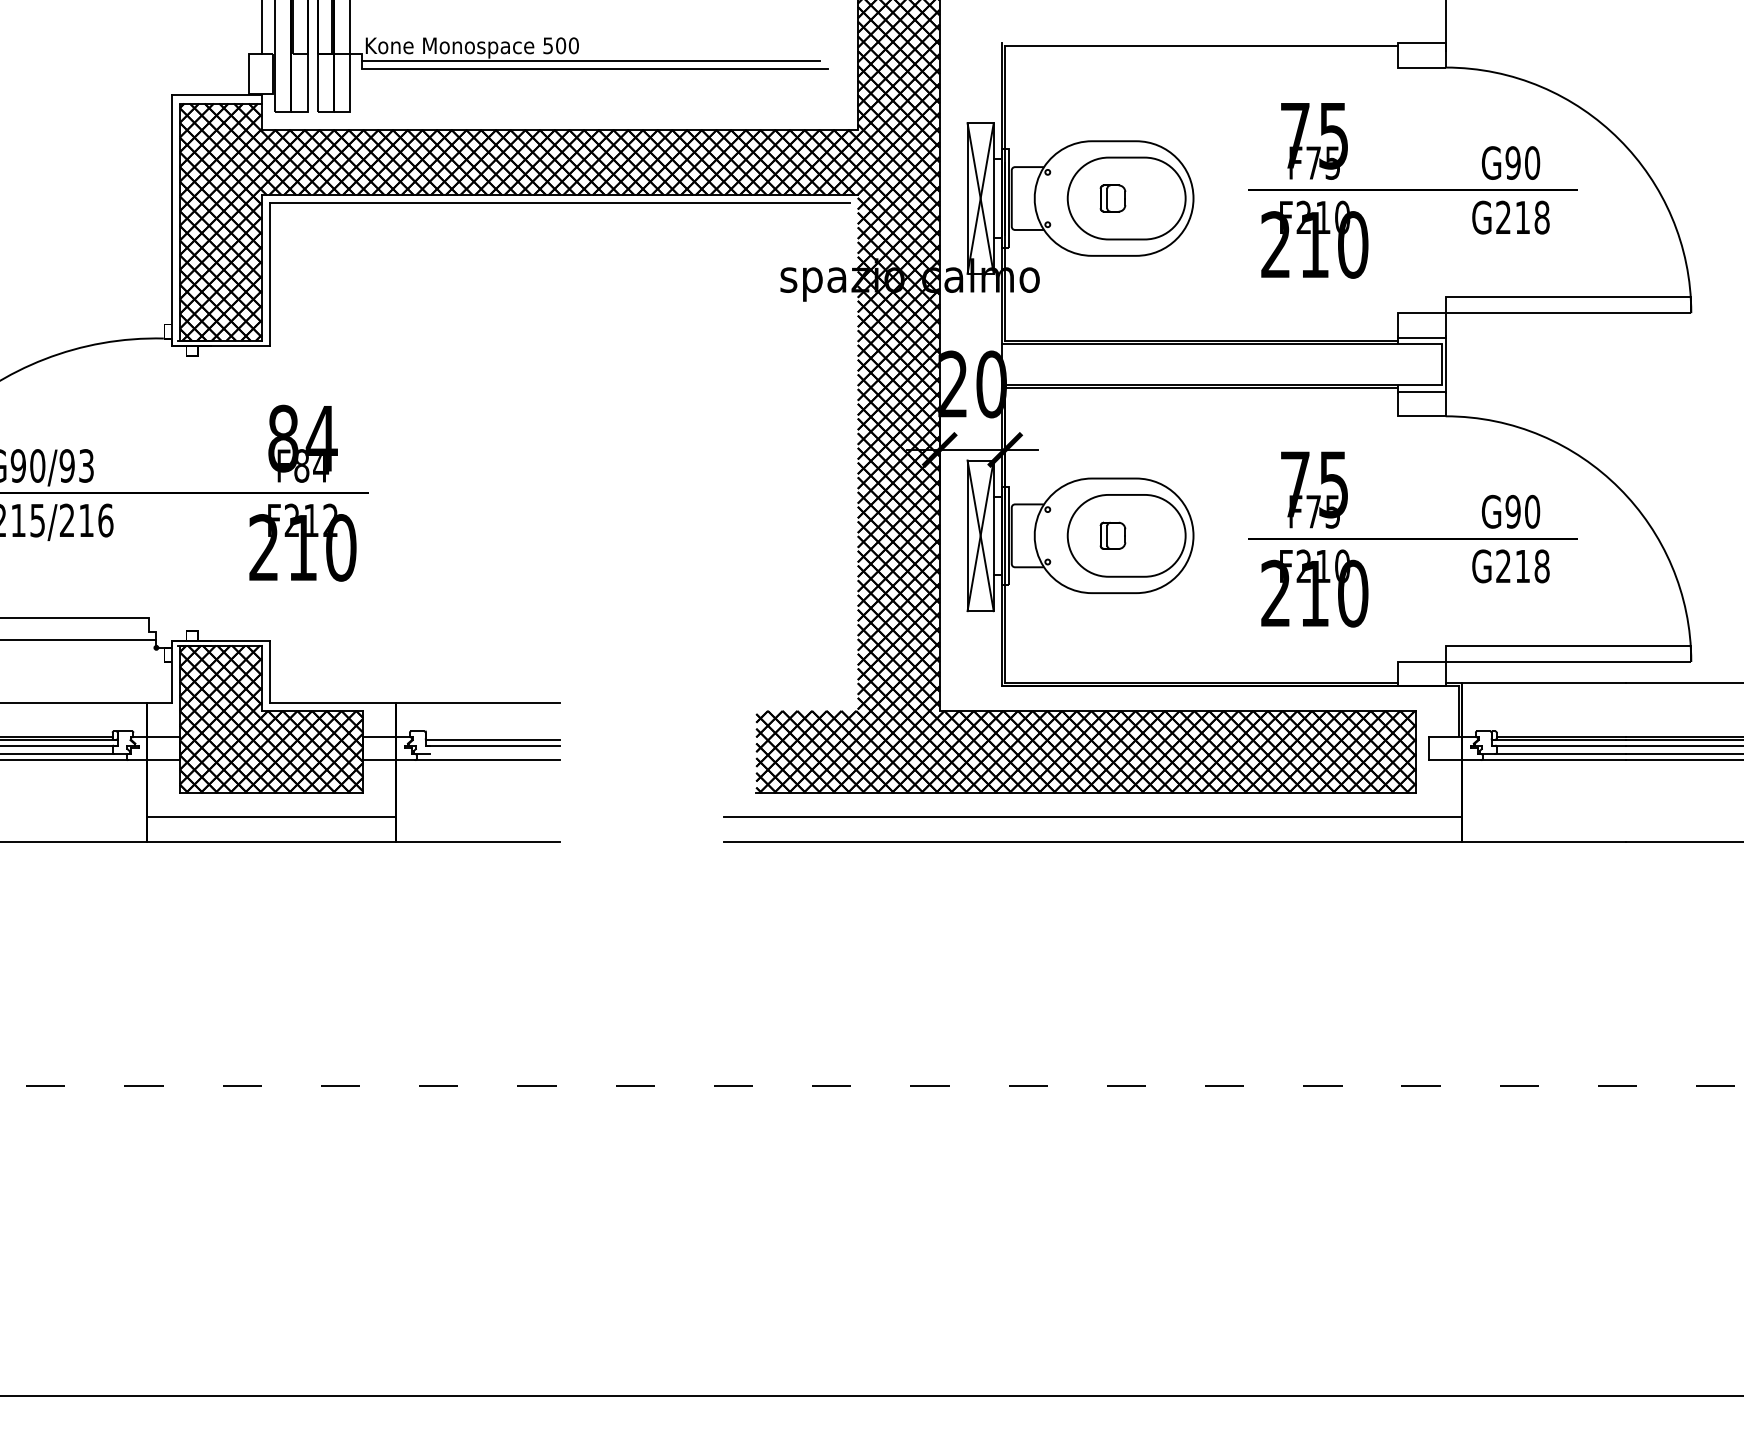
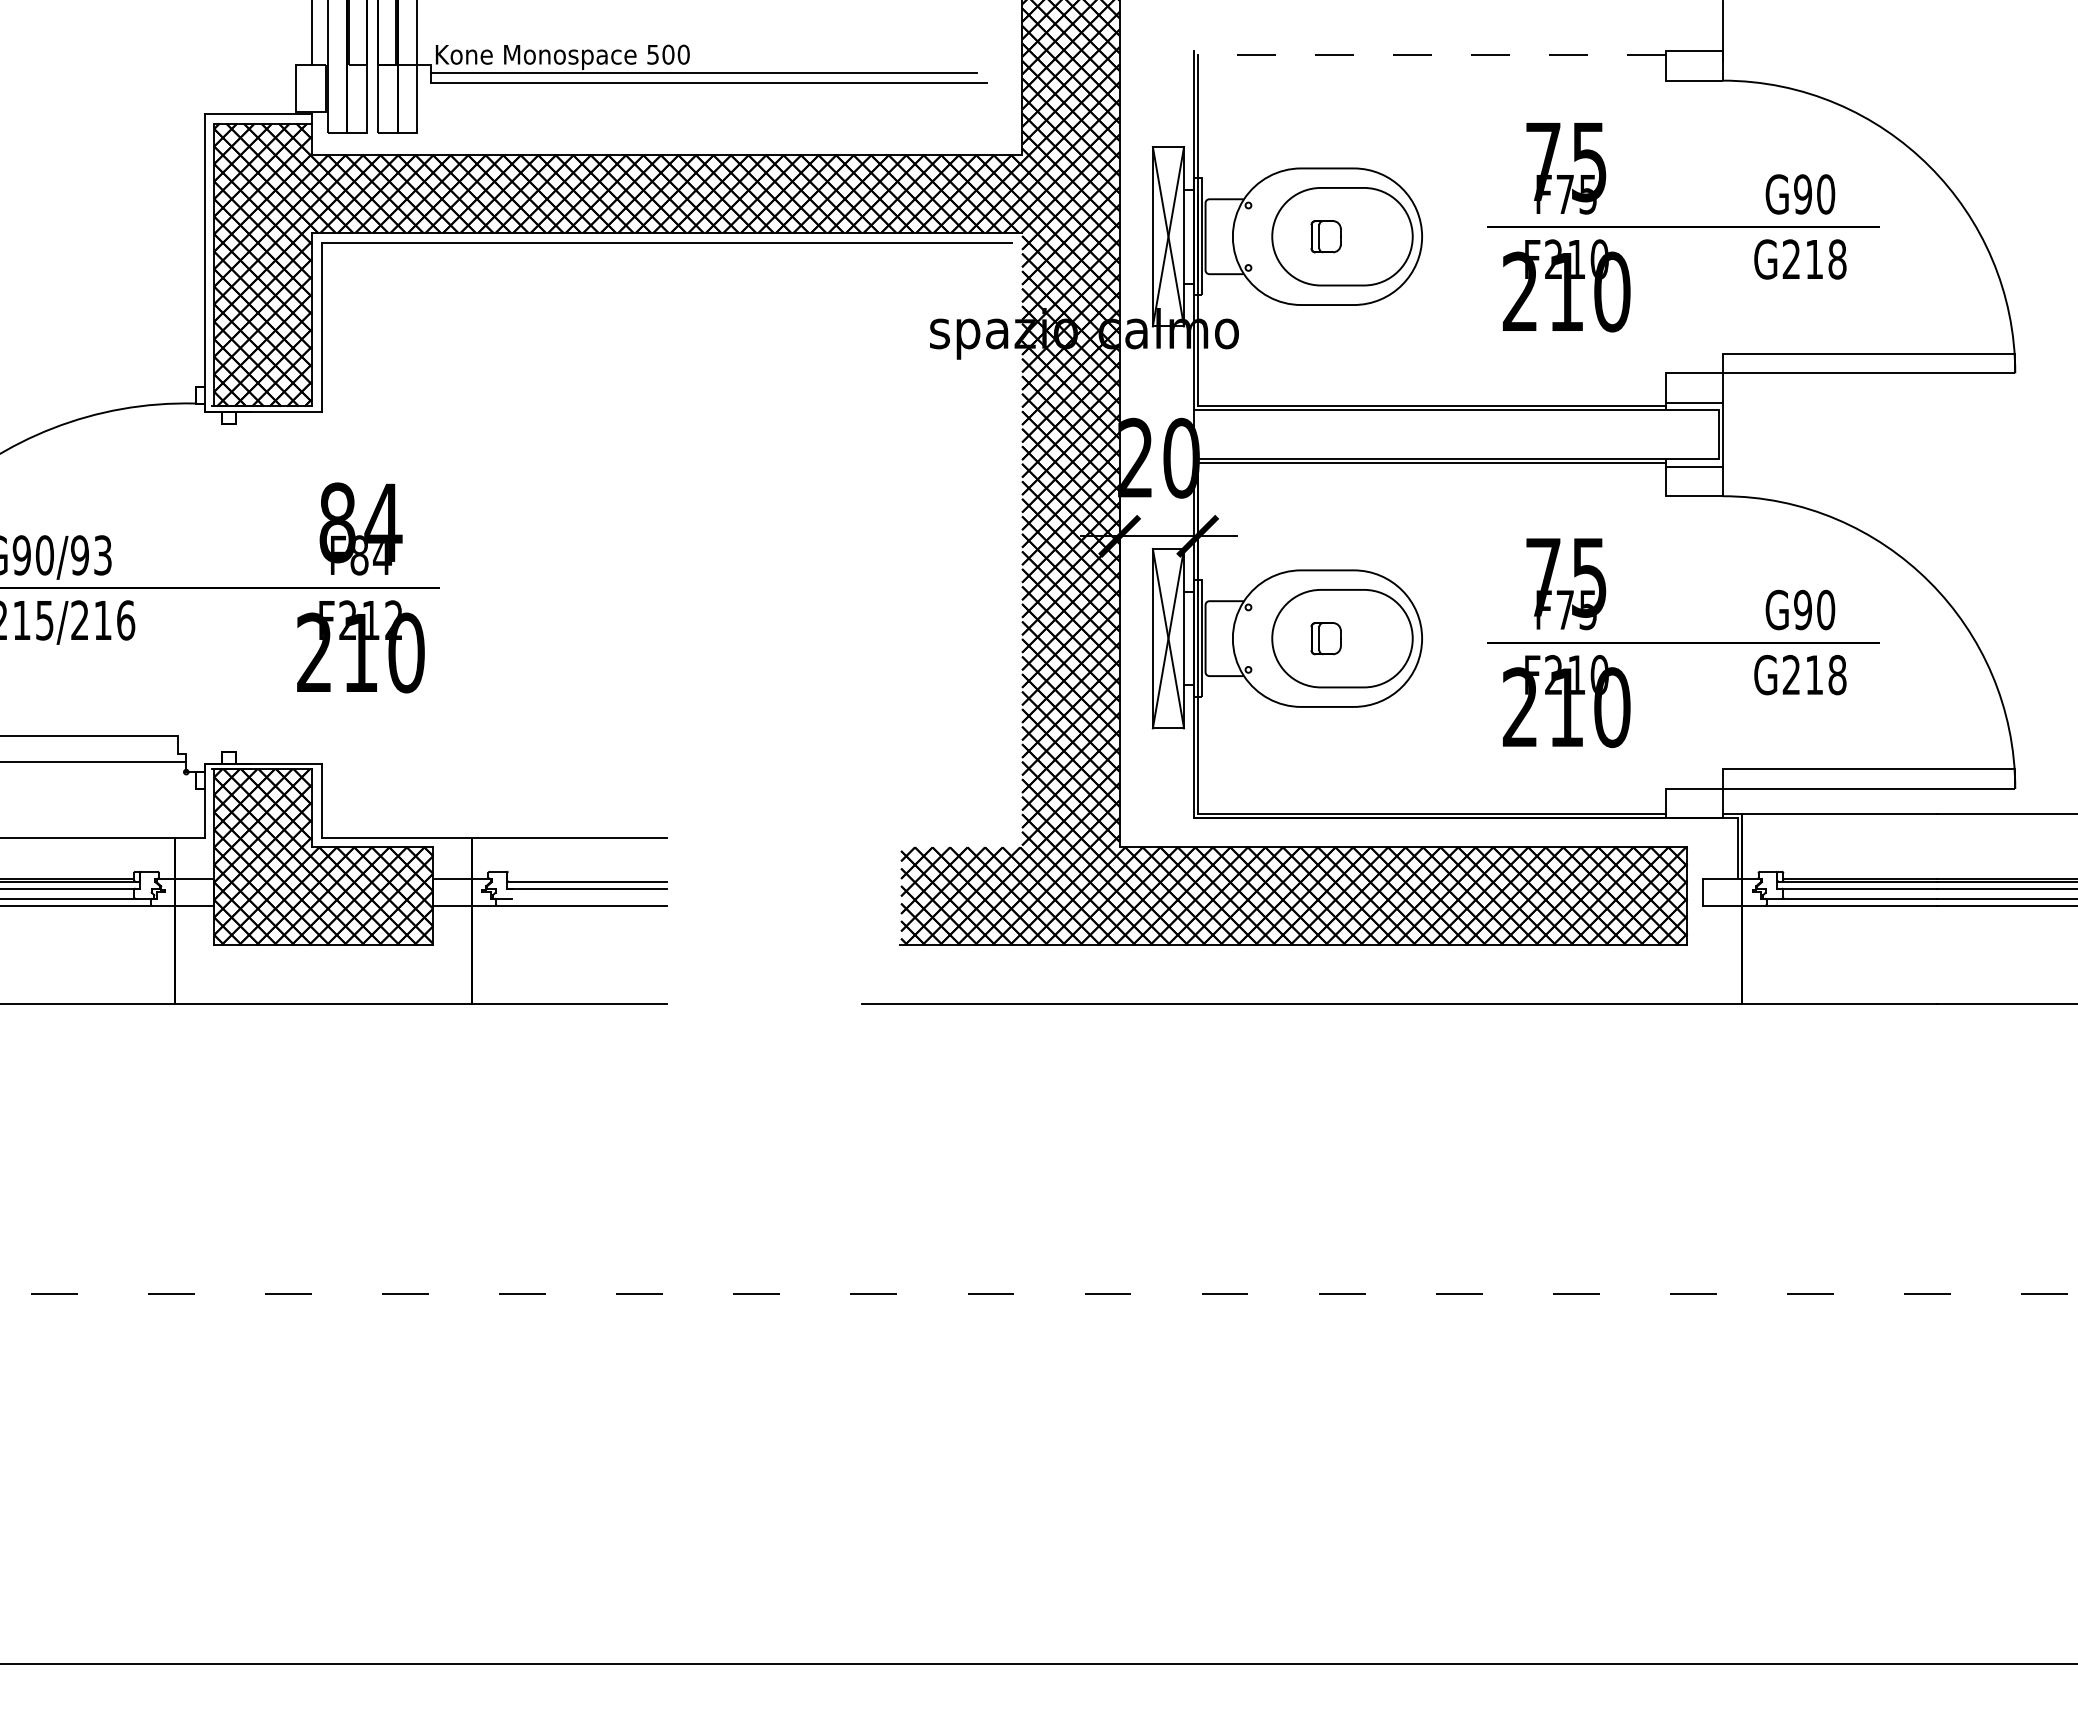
line: (1201, 46) -> (1431, 55), solid -> dashed
line: (271, 817) -> (323, 974), removed
line: (1093, 817) -> (1302, 974), removed

